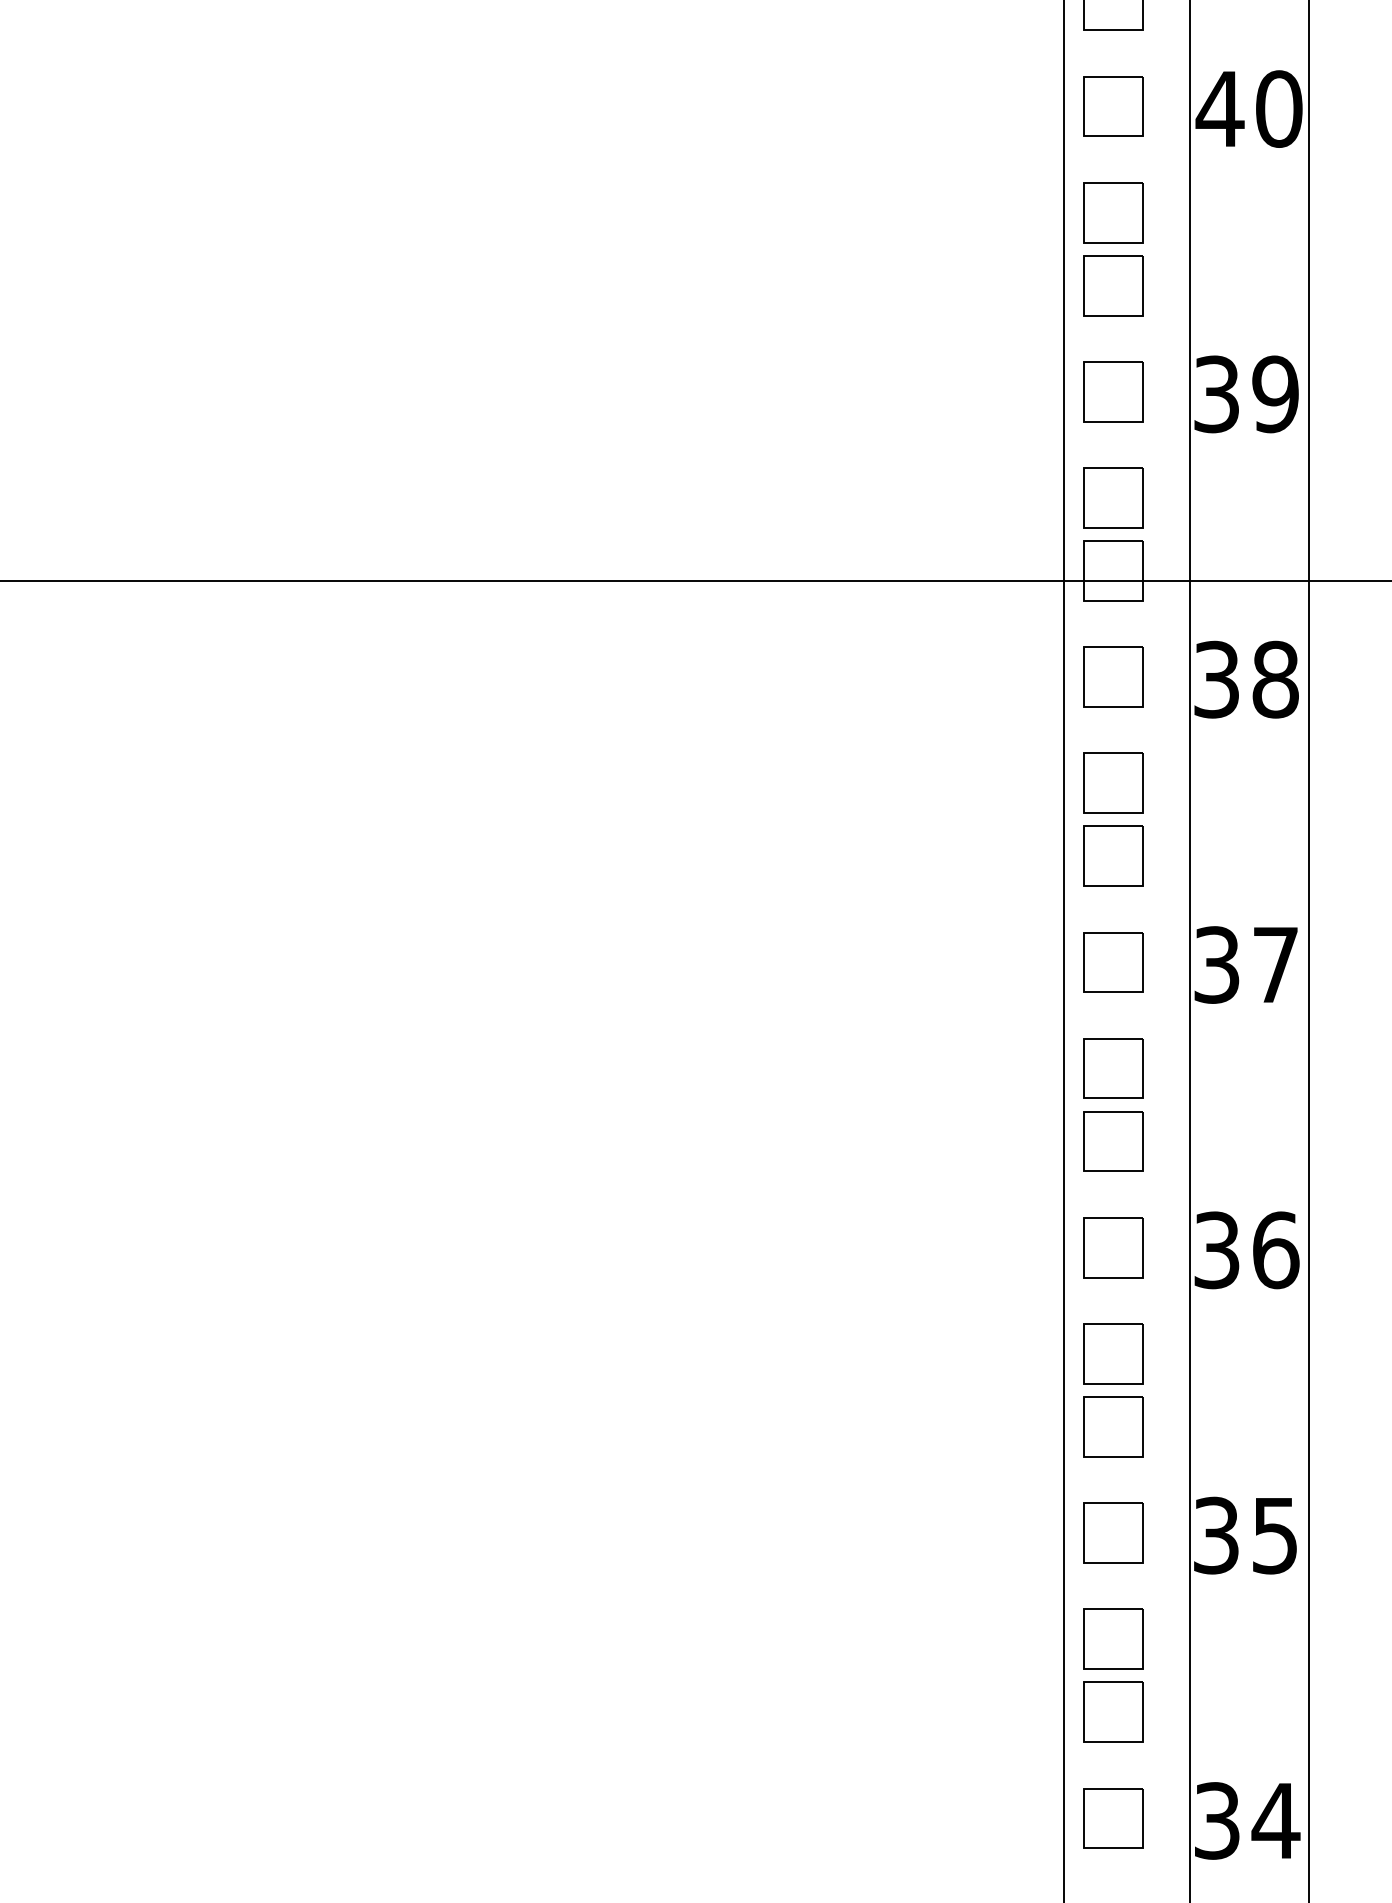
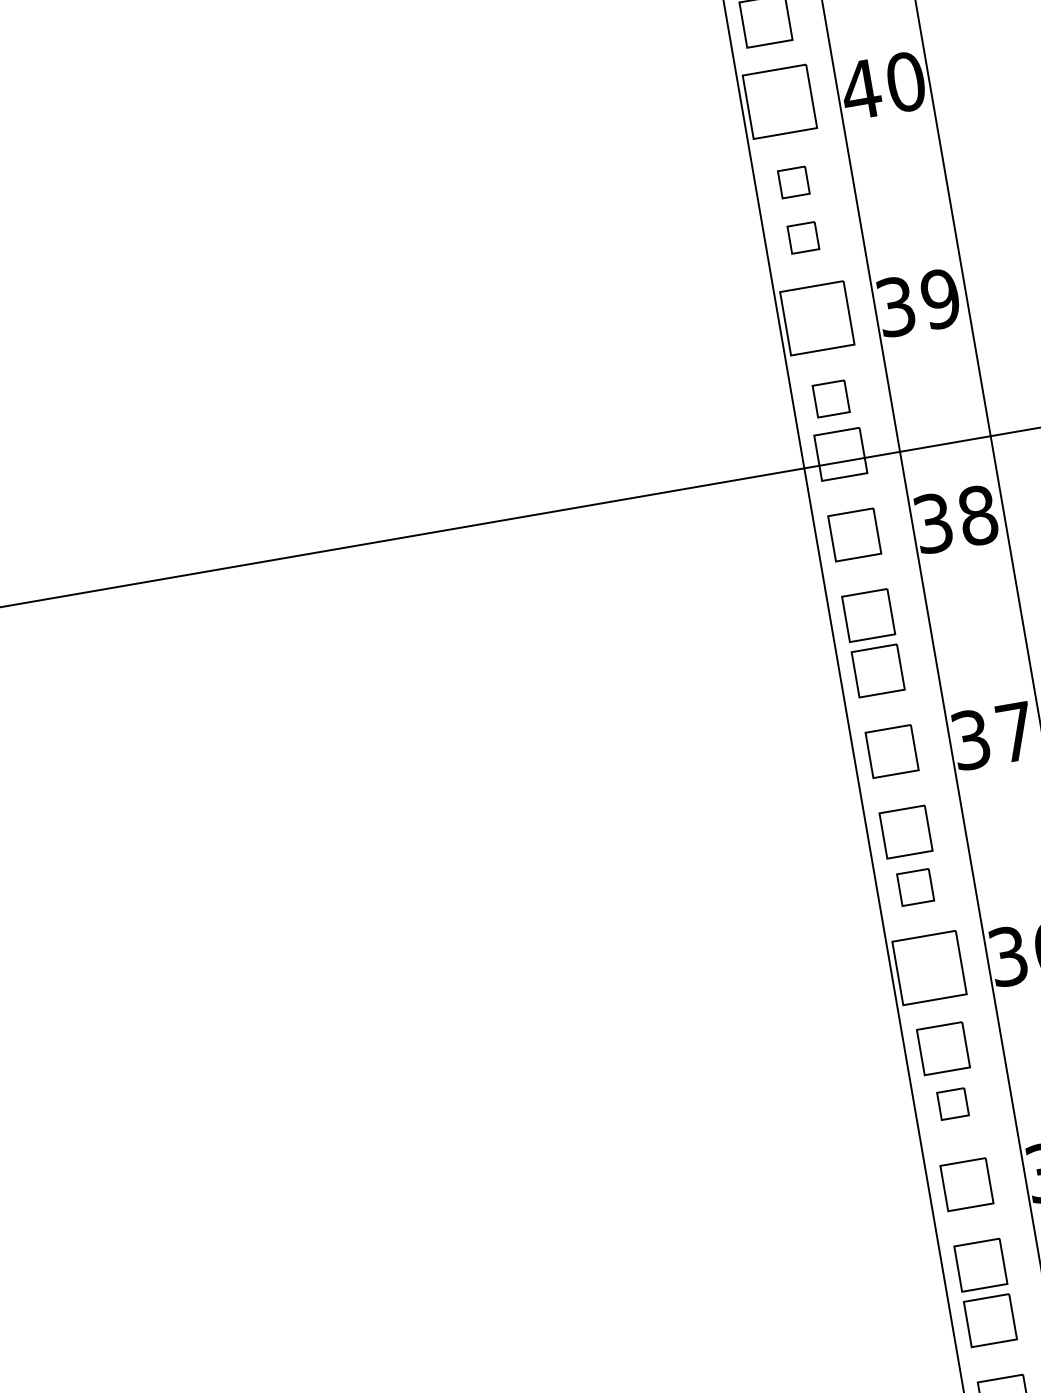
part: (1113, 106) -> (779, 101), size x1.4
part: (1113, 212) -> (793, 182), size x0.6
part: (1113, 285) -> (803, 237), size x0.6
part: (1113, 391) -> (817, 318), size x1.4
part: (1113, 497) -> (831, 398), size x0.7
part: (1113, 1141) -> (915, 887), size x0.7
part: (1113, 1247) -> (929, 967), size x1.4
part: (1113, 1426) -> (952, 1103), size x0.6

